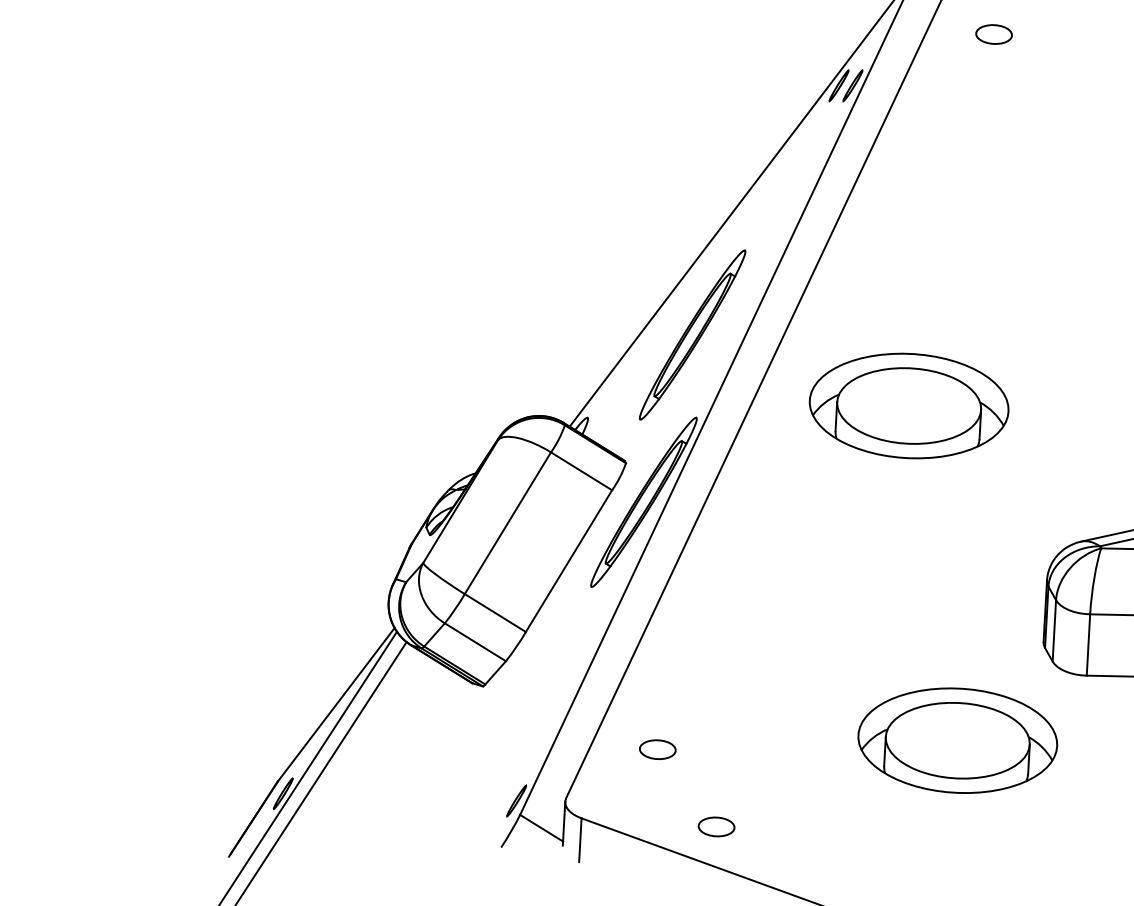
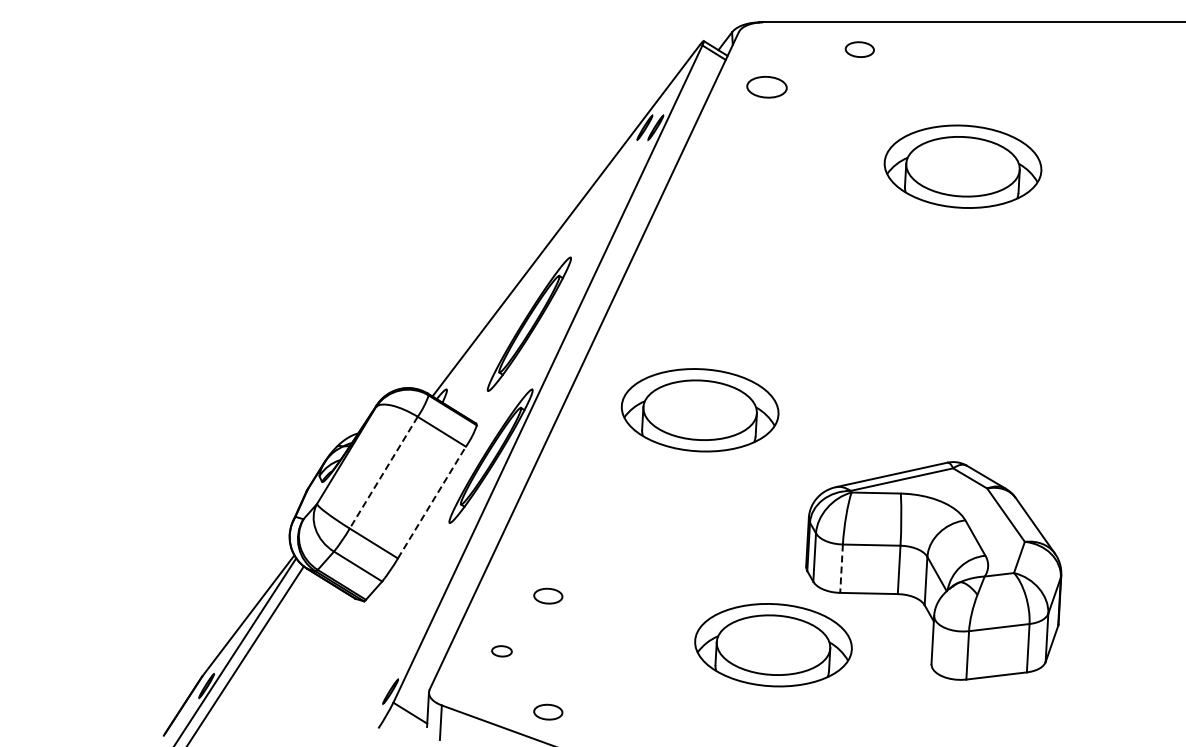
part: (994, 34) -> (767, 87), size x1.4
part: (908, 406) -> (699, 410), moved
line: (507, 524) -> (383, 473), solid -> dashed
line: (569, 561) -> (432, 502), solid -> dashed
line: (1088, 645) -> (841, 569), solid -> dashed
part: (716, 678) -> (548, 595), added
part: (957, 741) -> (773, 645), moved
part: (657, 749) -> (501, 651), size x0.7

